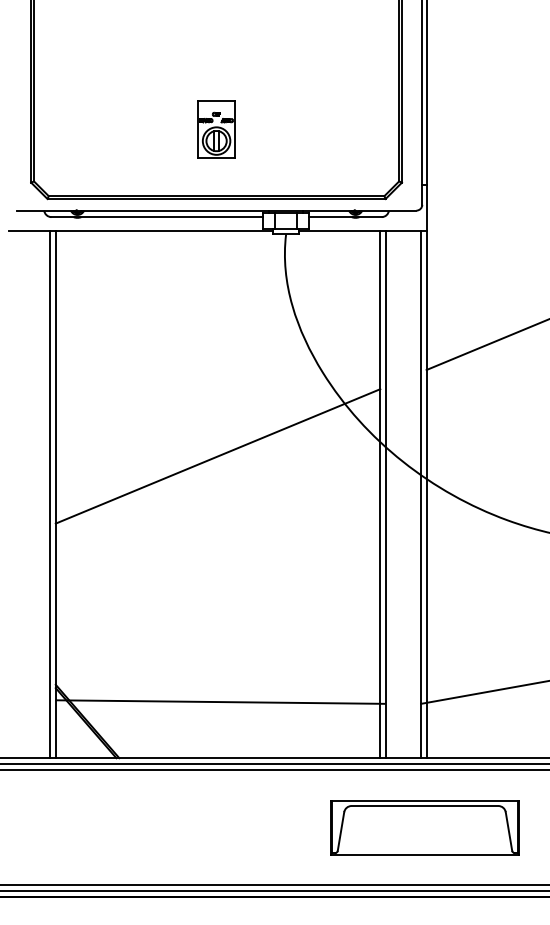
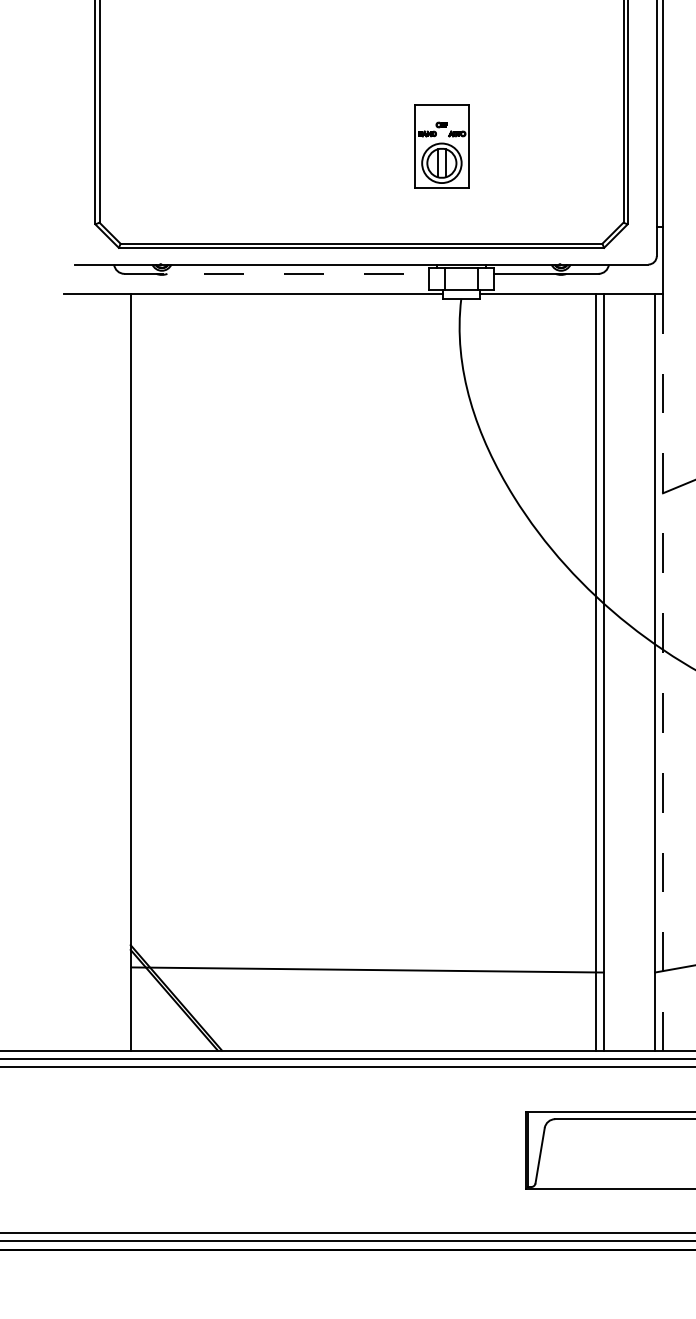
part: (216, 129) -> (441, 146), moved
line: (157, 217) -> (276, 274), solid -> dashed
line: (217, 456) -> (362, 617), removed
line: (50, 494) -> (123, 672), removed
line: (426, 494) -> (662, 672), solid -> dashed

